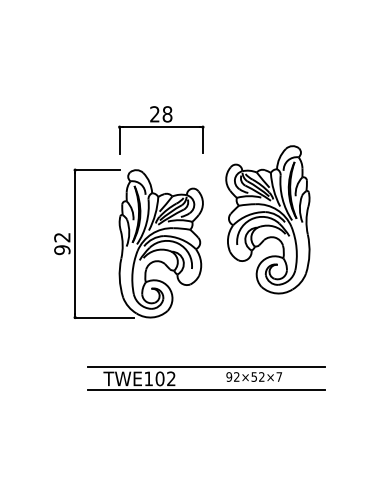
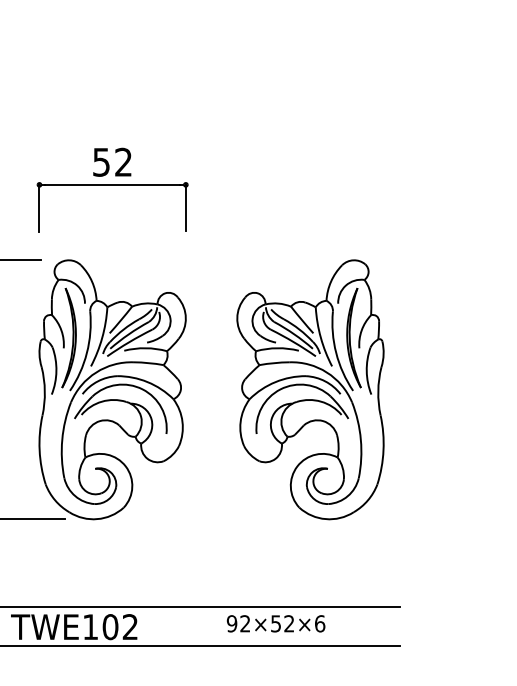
text: (161, 114) -> (113, 162), 28 -> 52
part: (267, 219) -> (309, 389), moved
text: (279, 376) -> (320, 622), 92×52×7 -> 92×52×6

